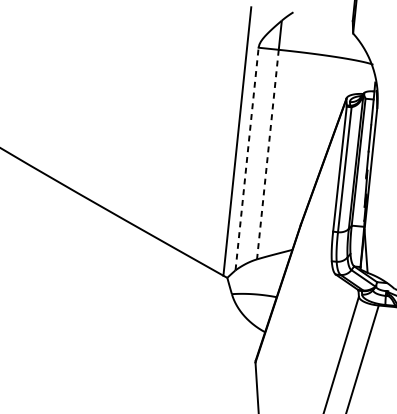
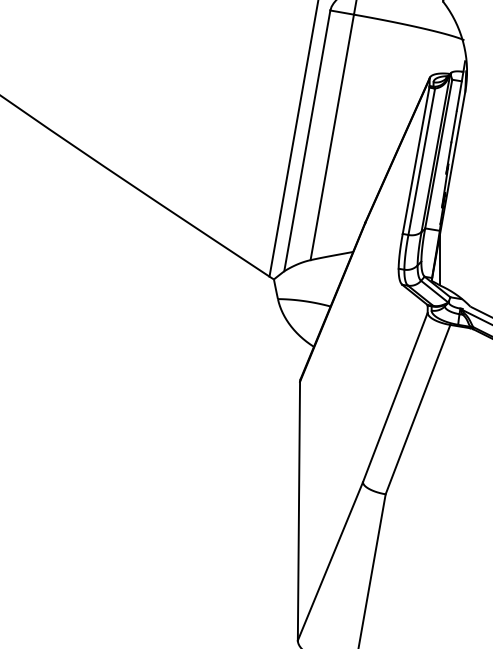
line: (268, 154) -> (332, 137), dashed -> solid
line: (247, 158) -> (307, 140), dashed -> solid

